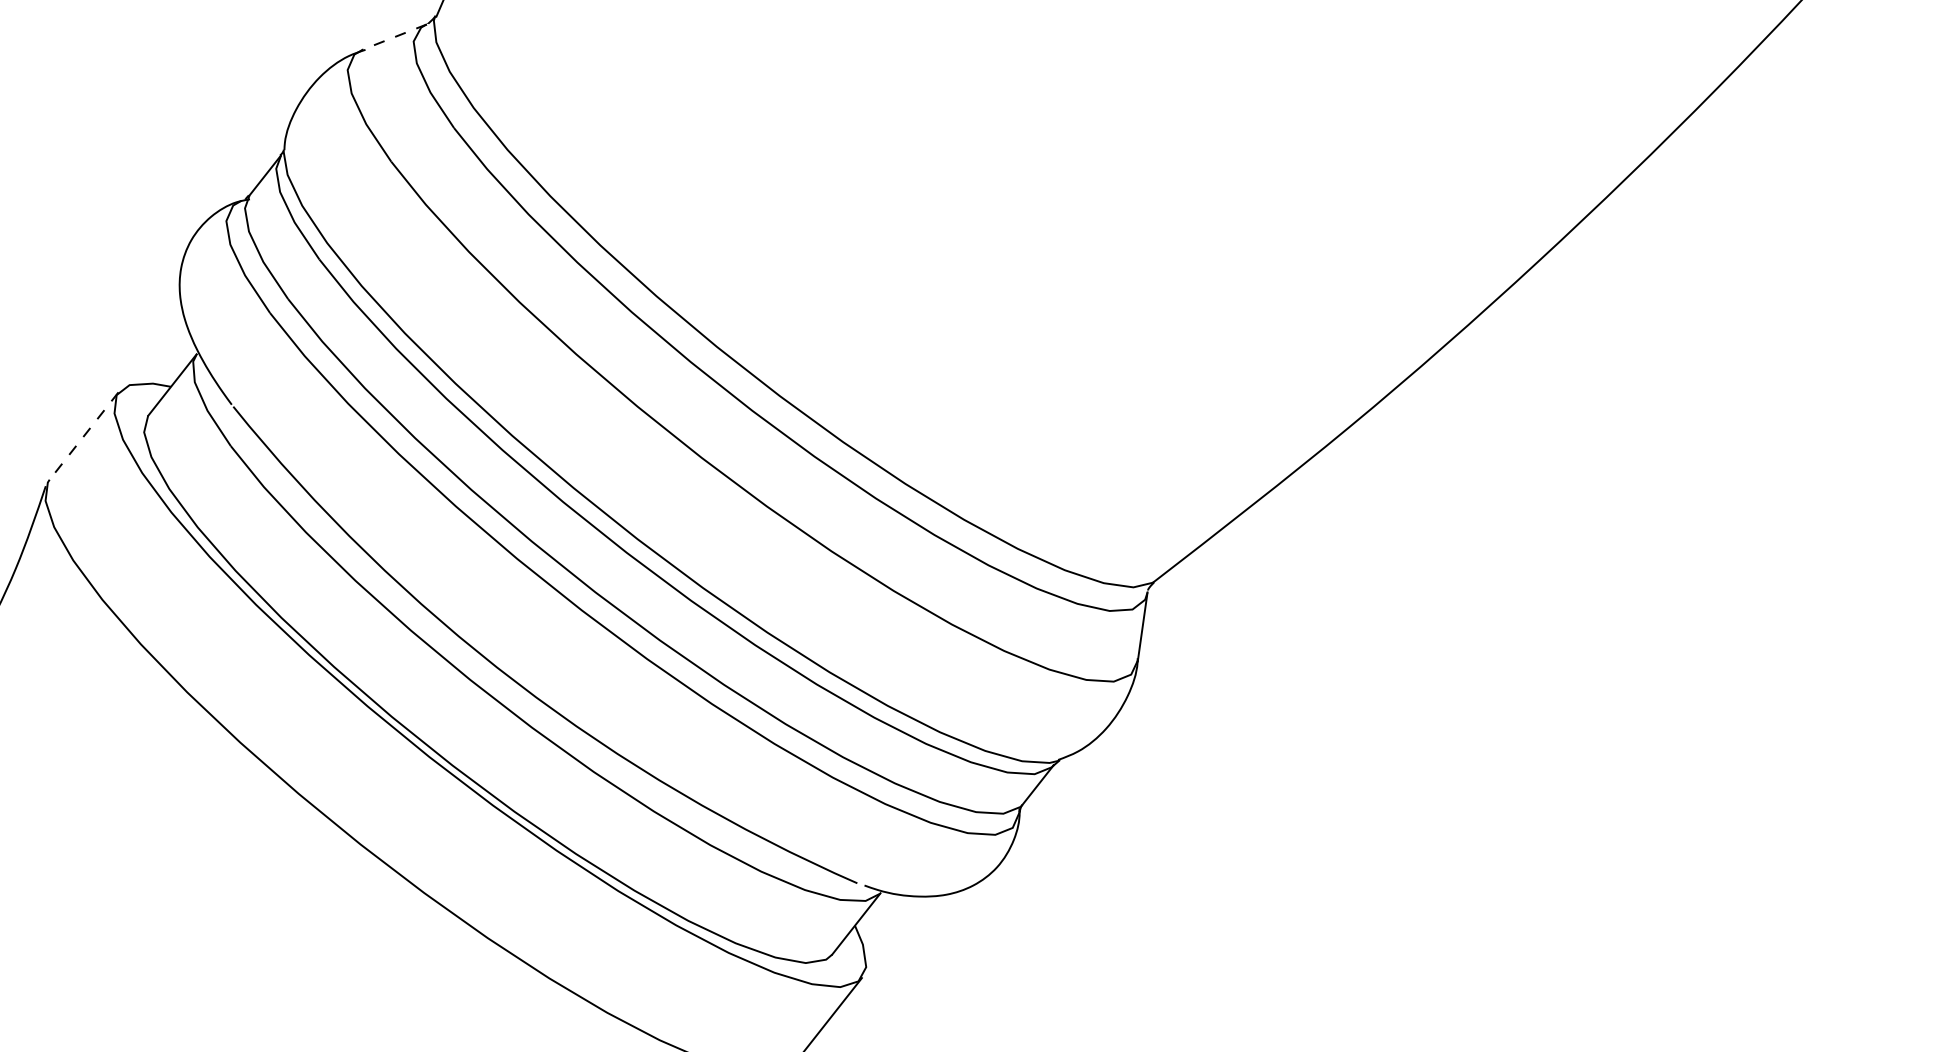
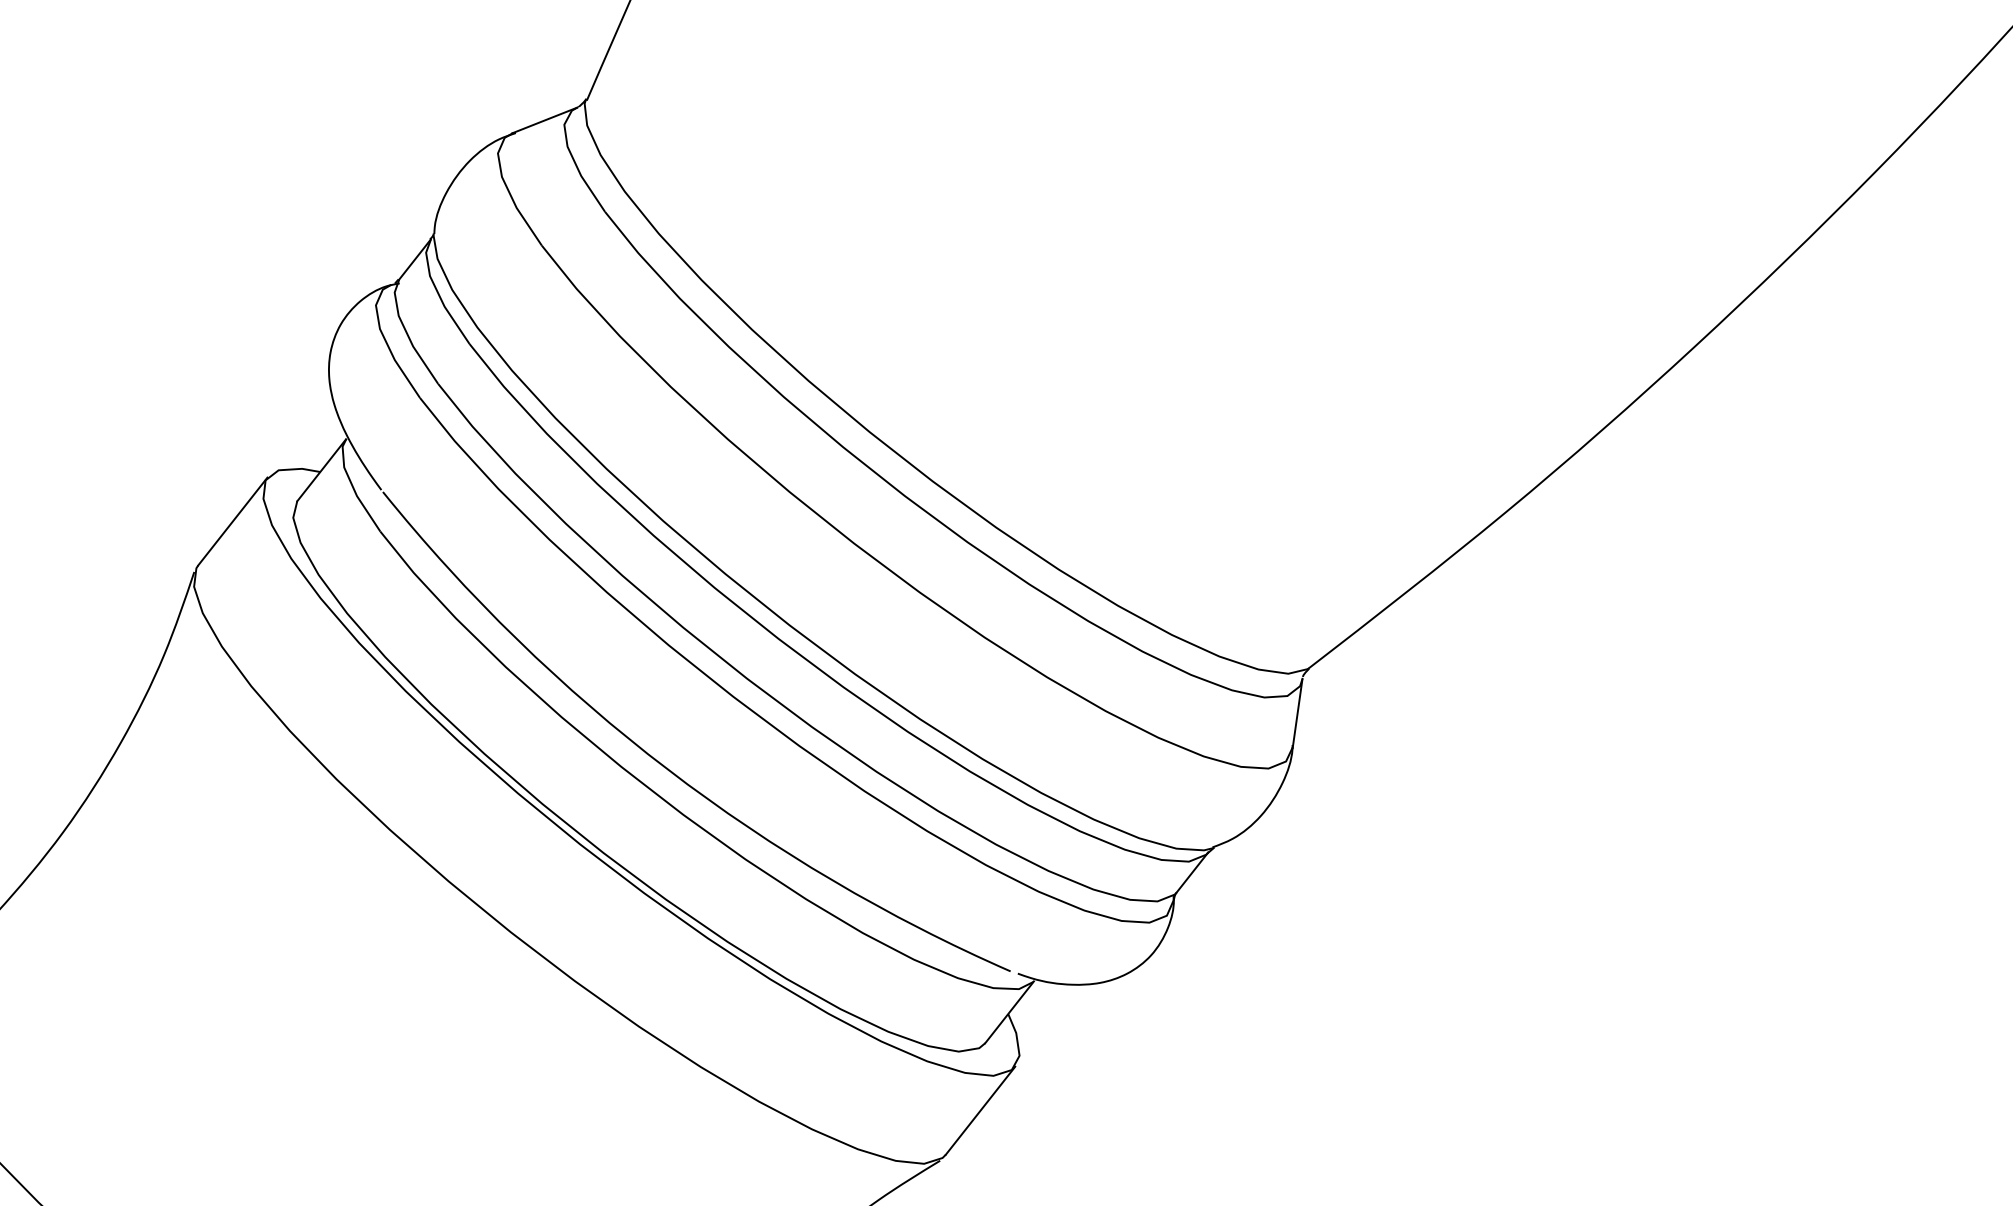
line: (393, 37) -> (544, 120), dashed -> solid
line: (83, 436) -> (232, 521), dashed -> solid

